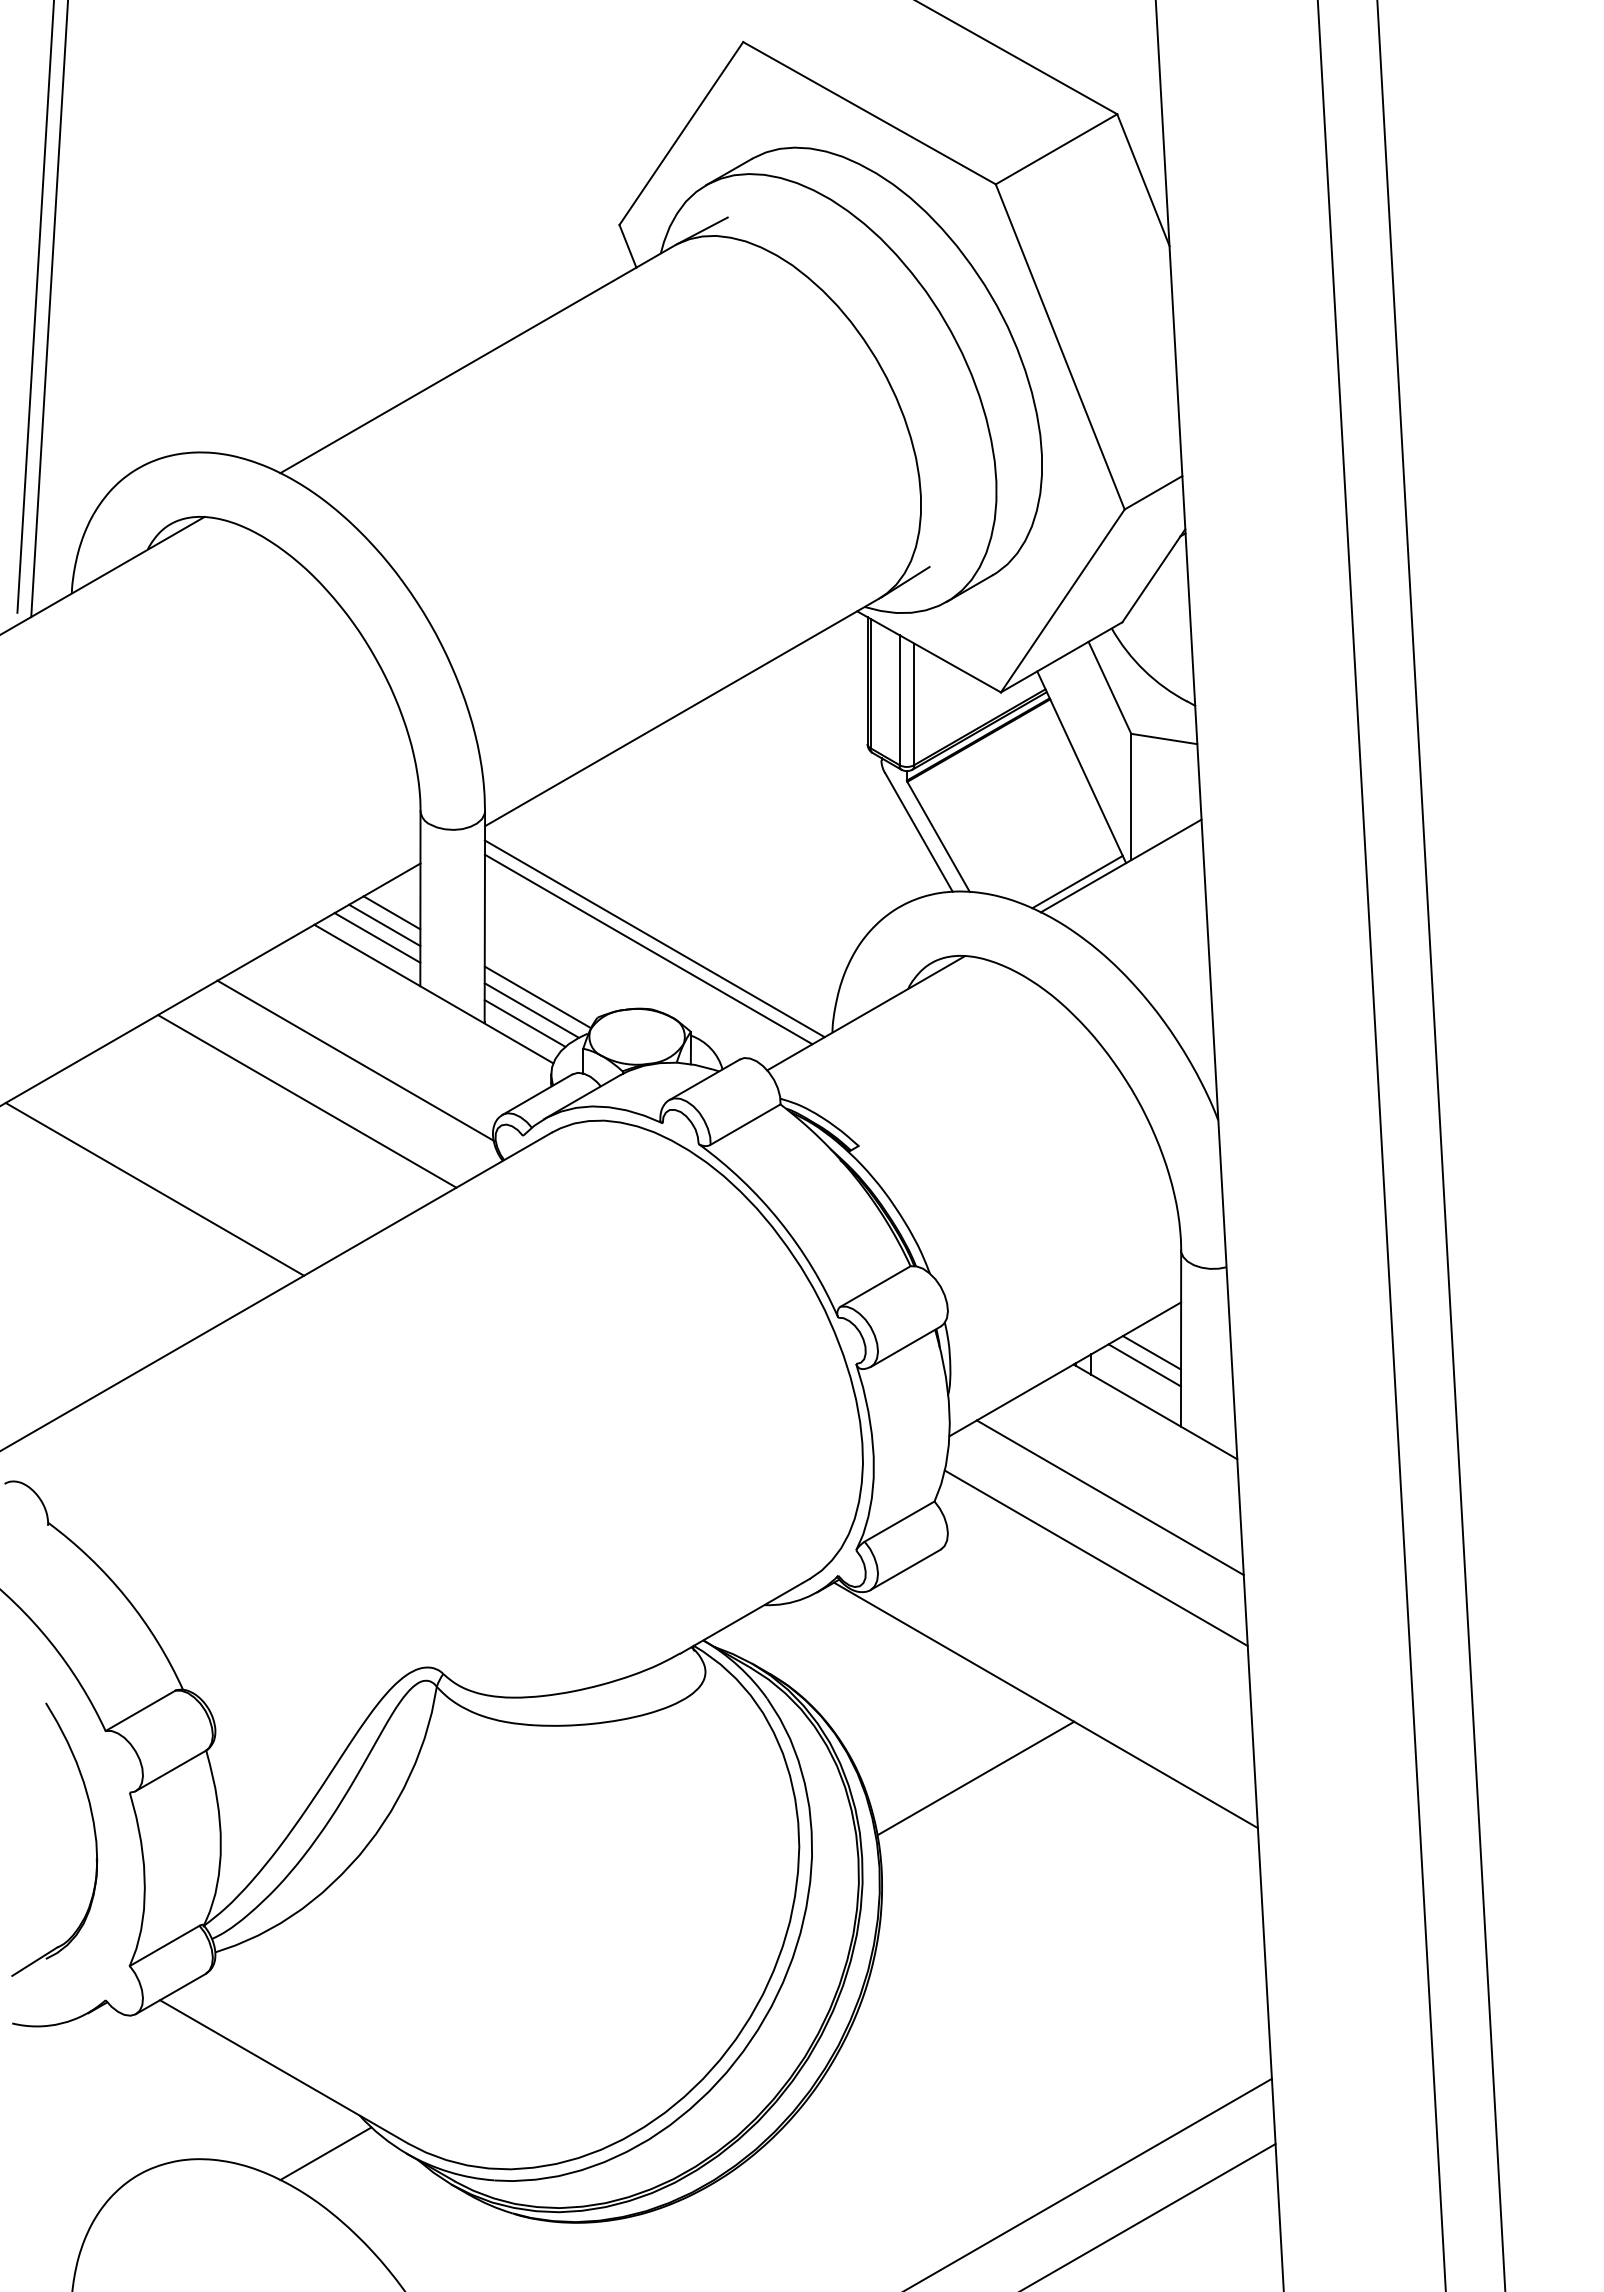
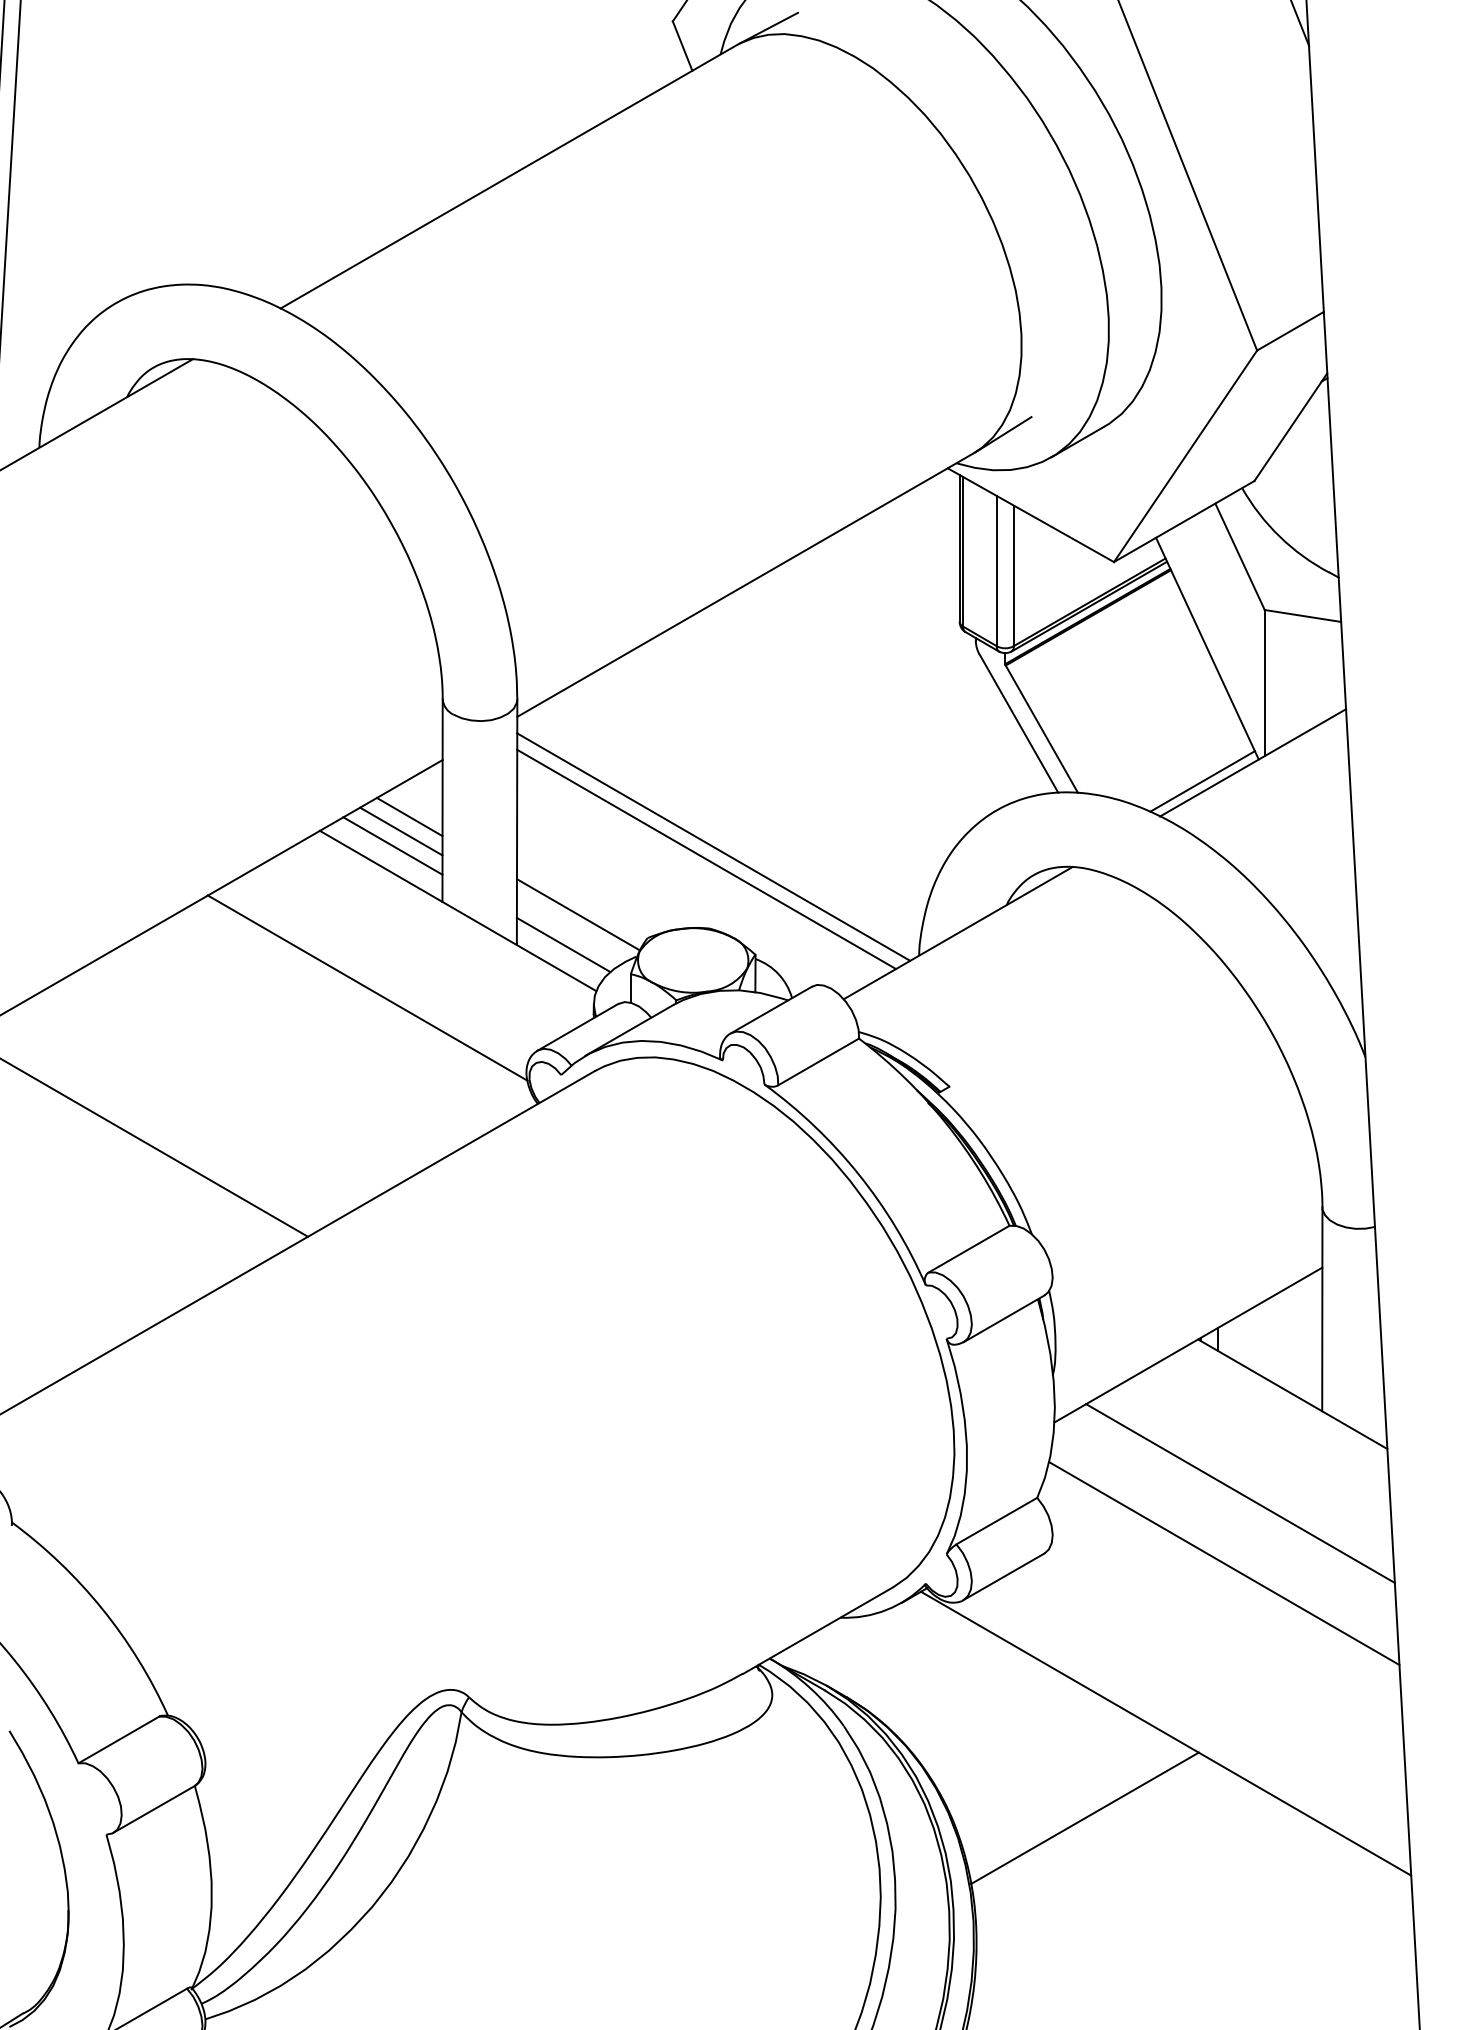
line: (531, 1010) -> (571, 929), removed
line: (307, 1101) -> (311, 1035), removed
line: (1151, 1352) -> (1288, 1325), removed
line: (1144, 1365) -> (1280, 1340), removed

